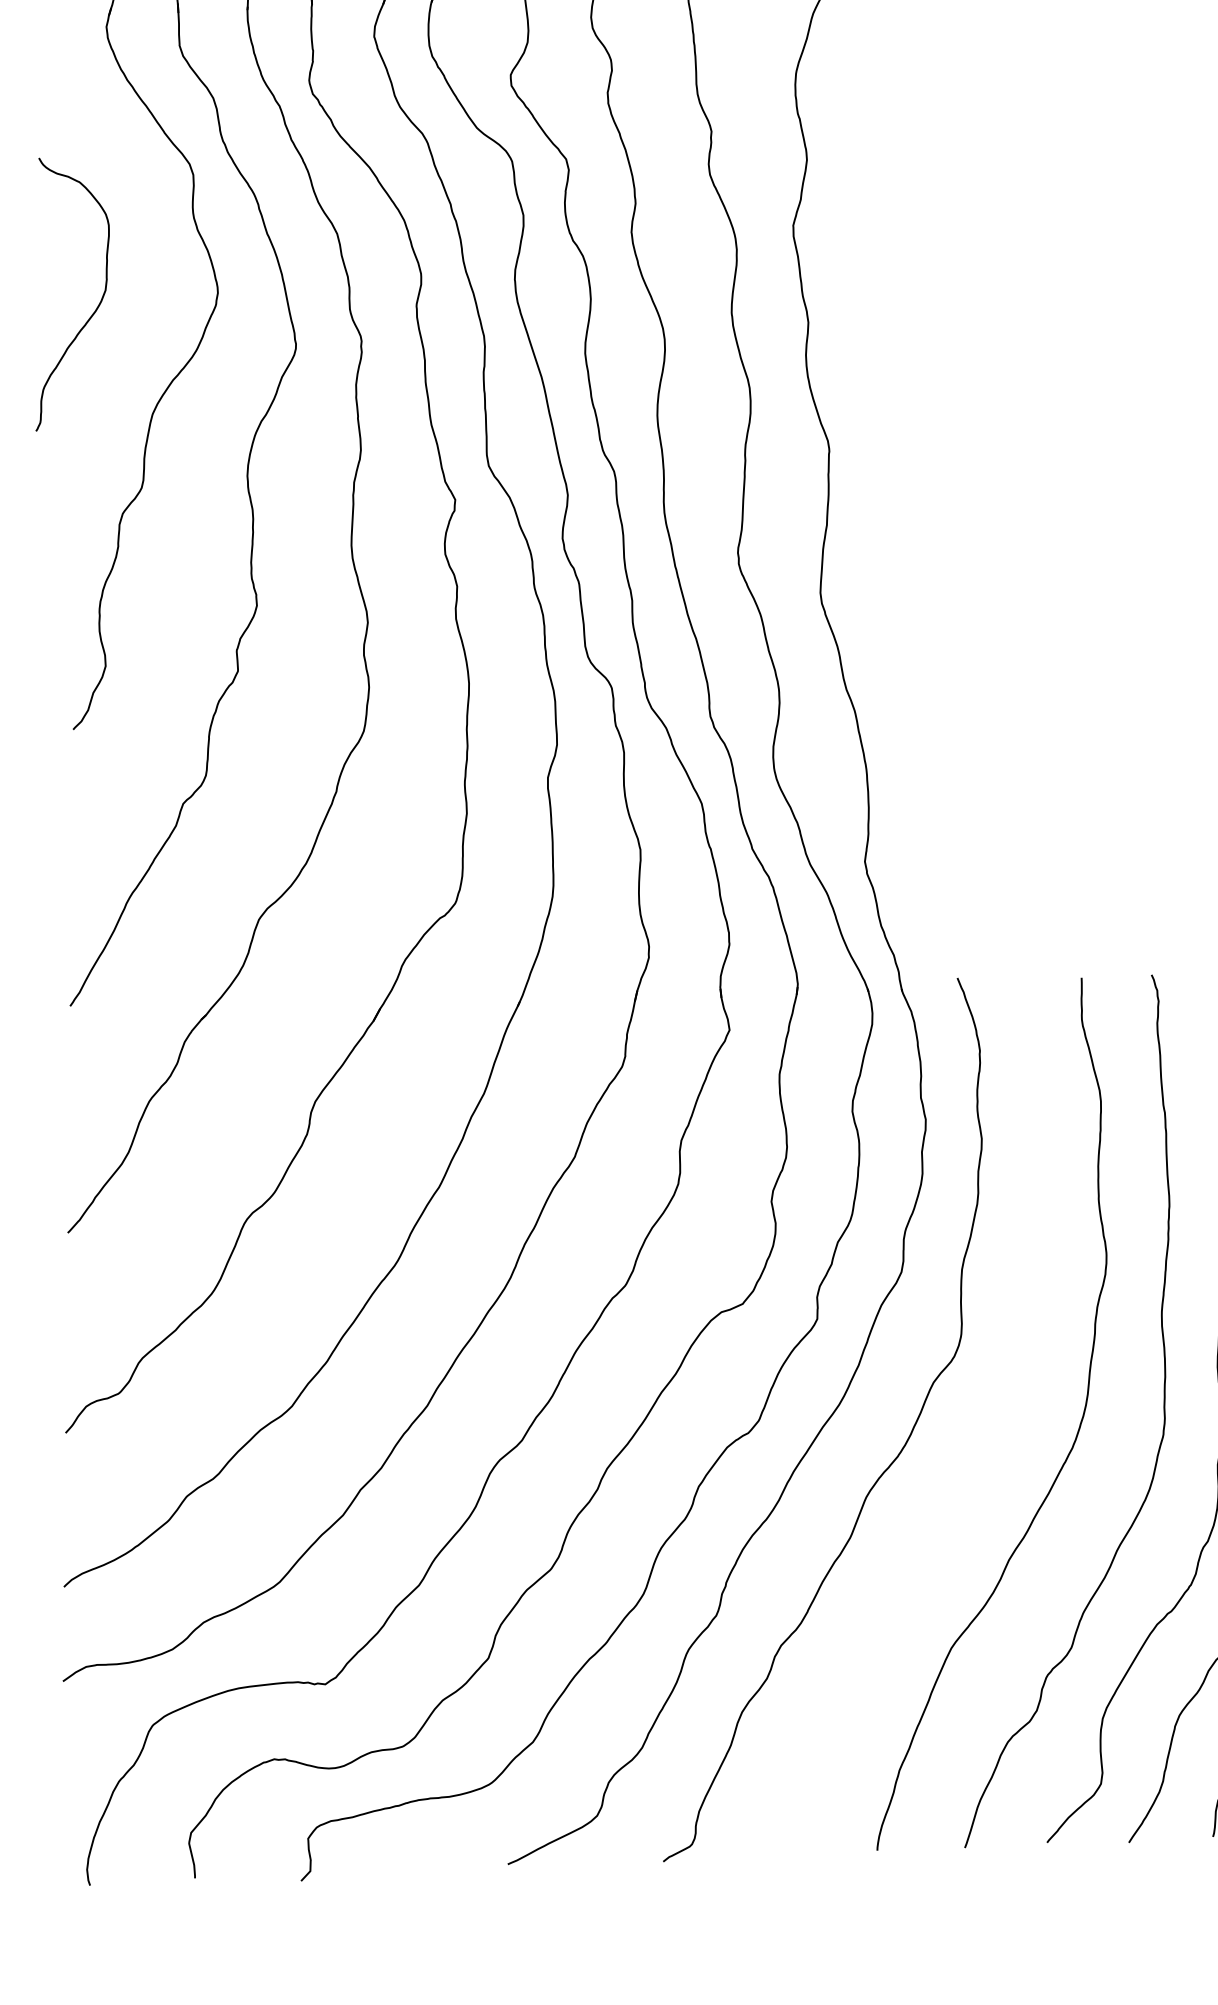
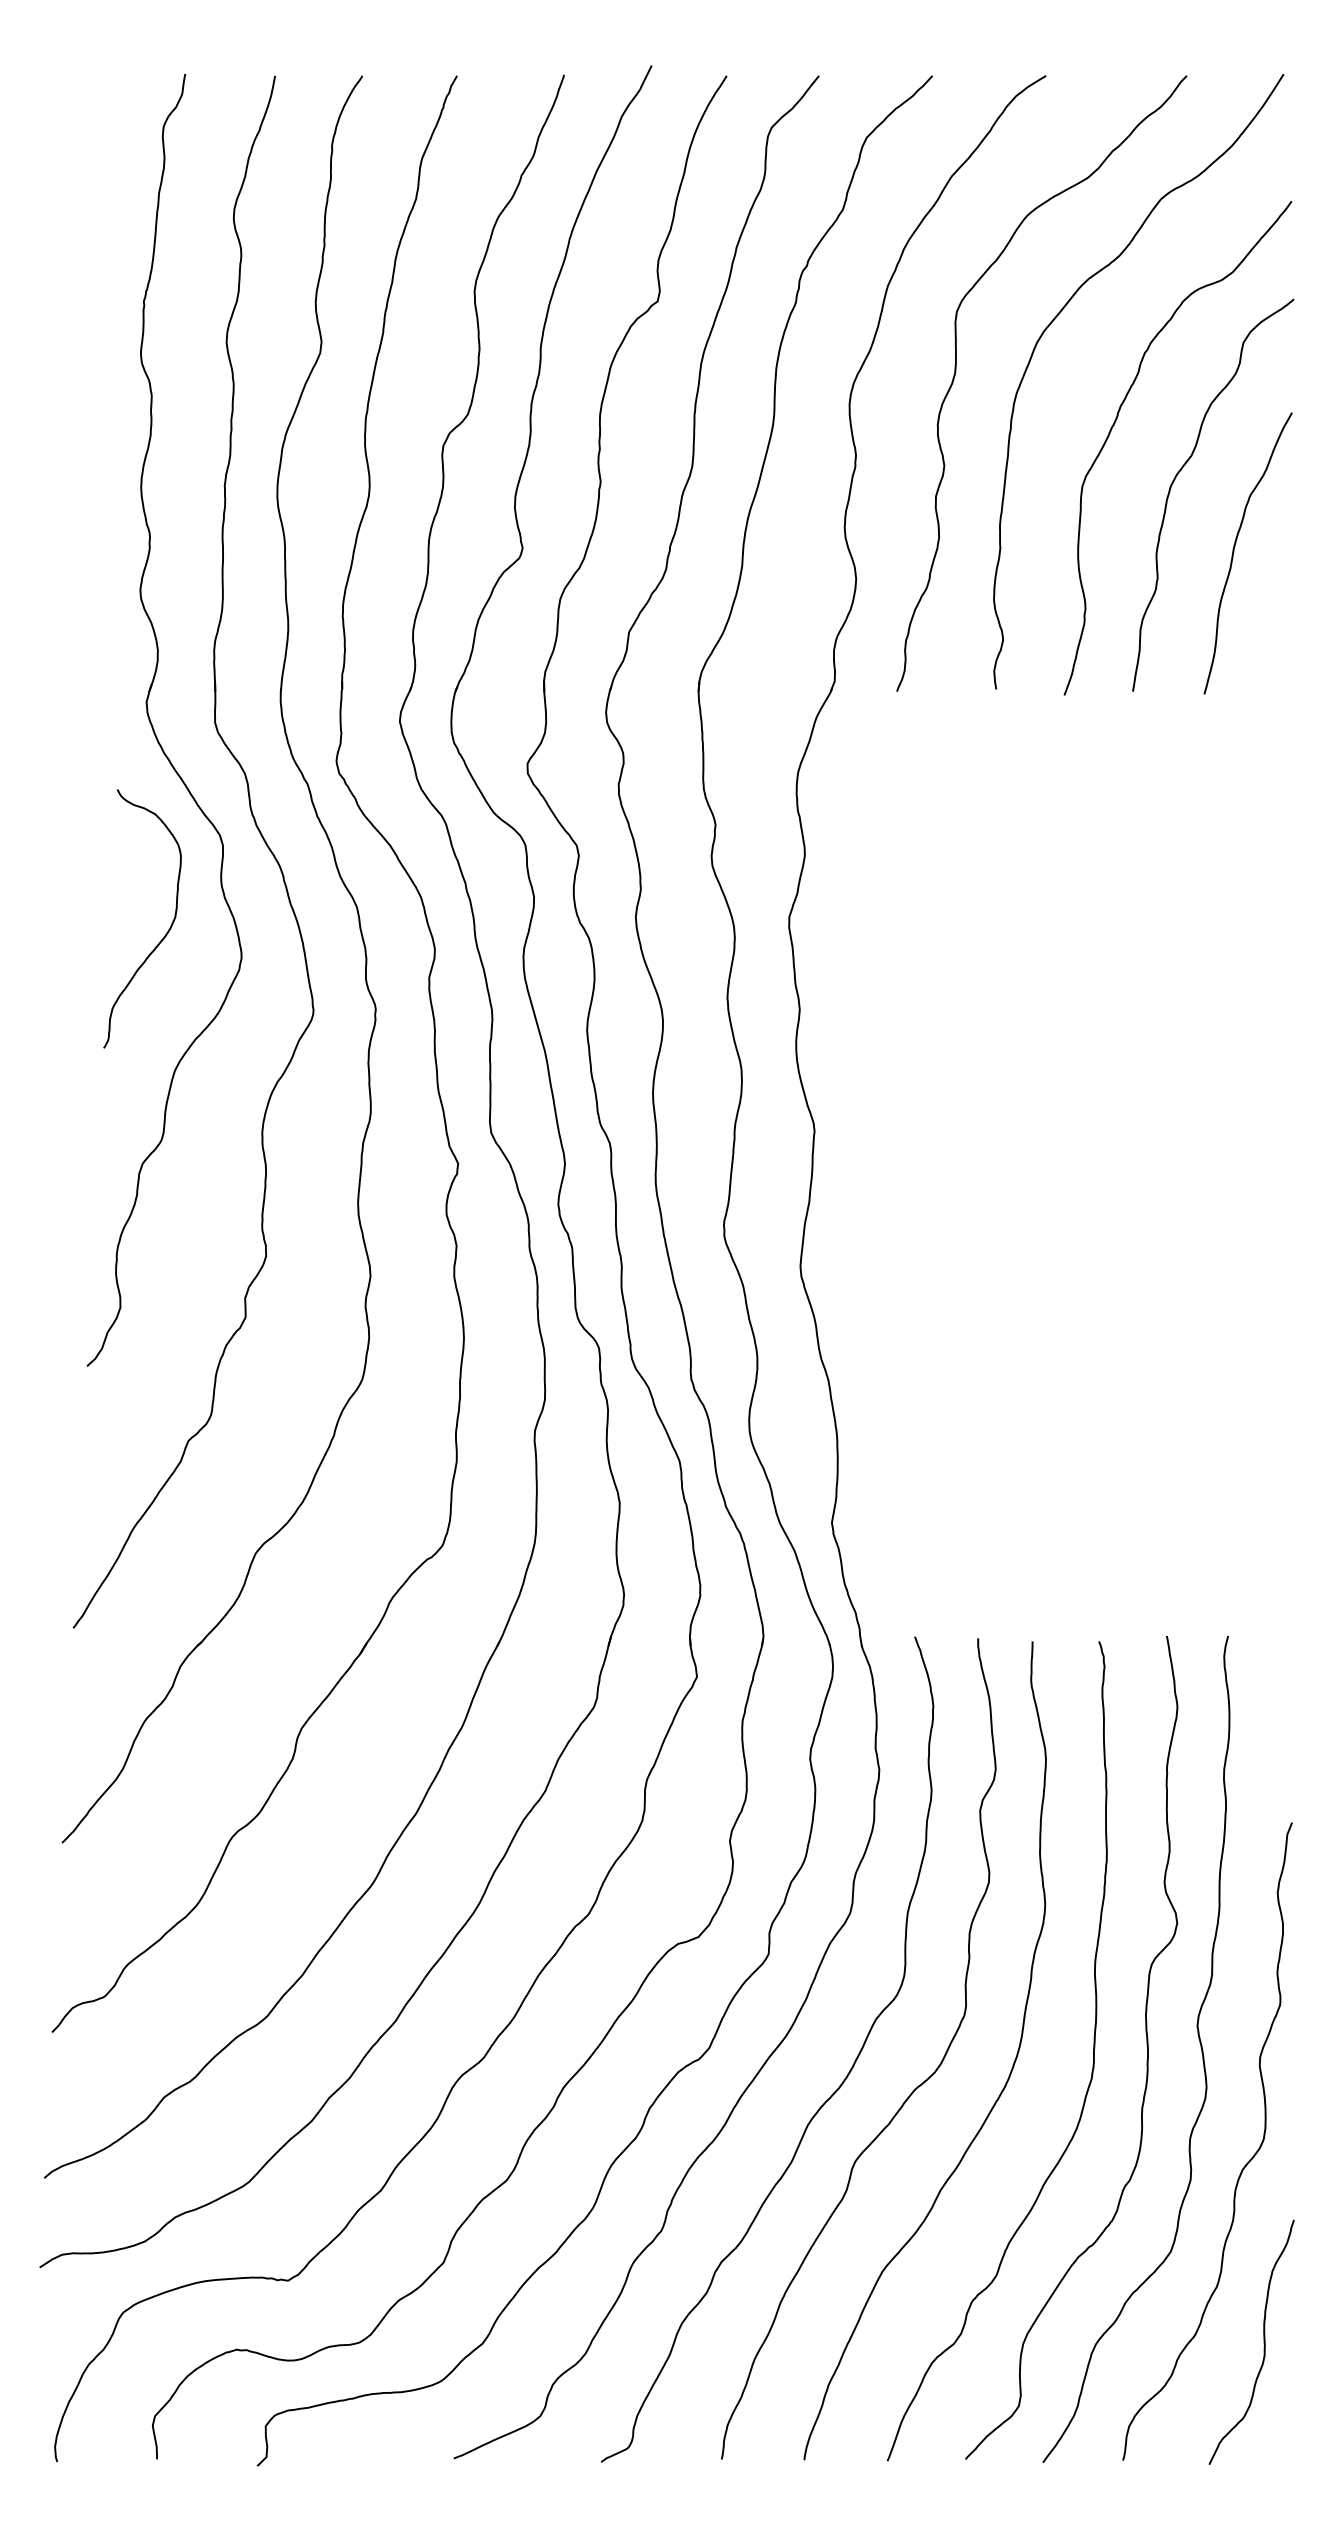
curve: (97, 306) -> (166, 932), moved
curve: (975, 1455) -> (913, 2089), added

